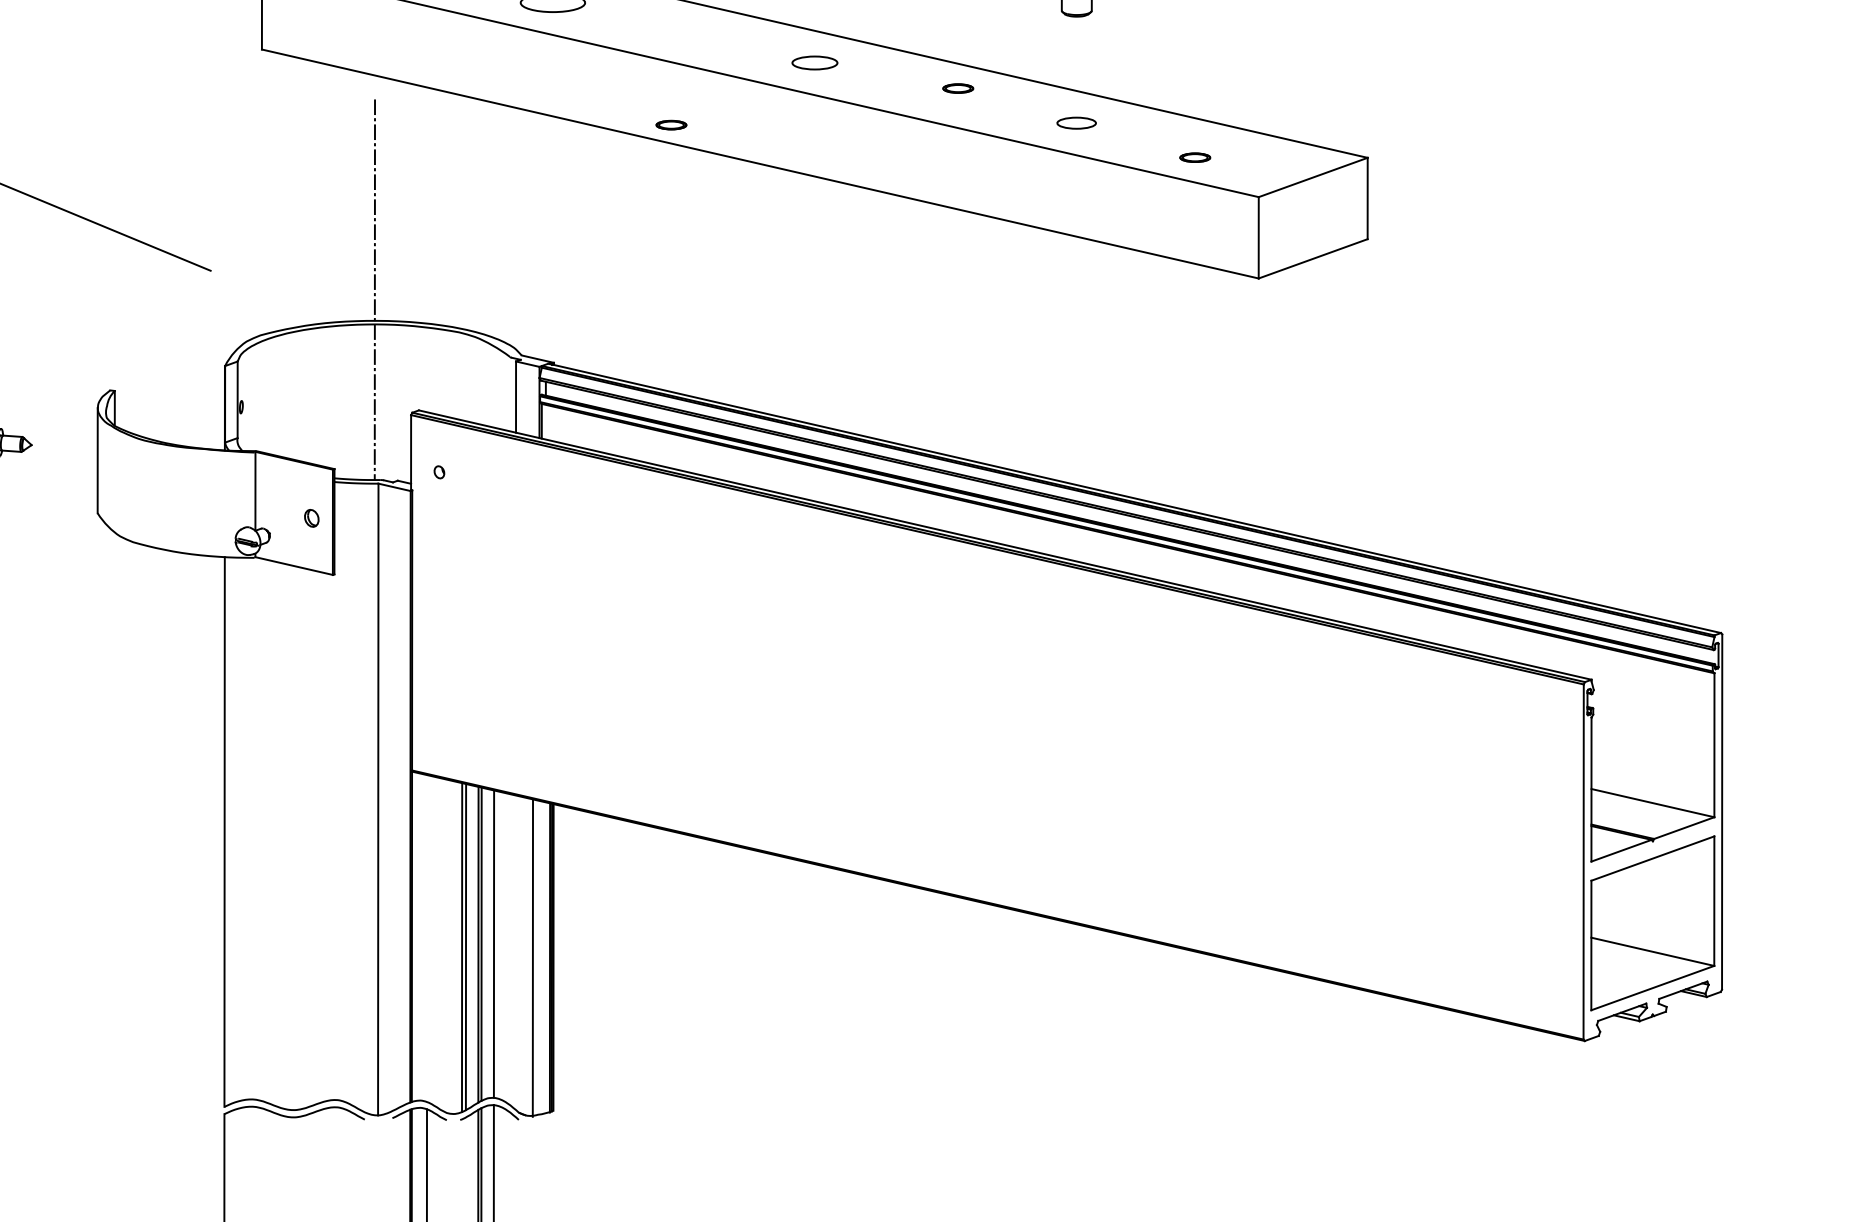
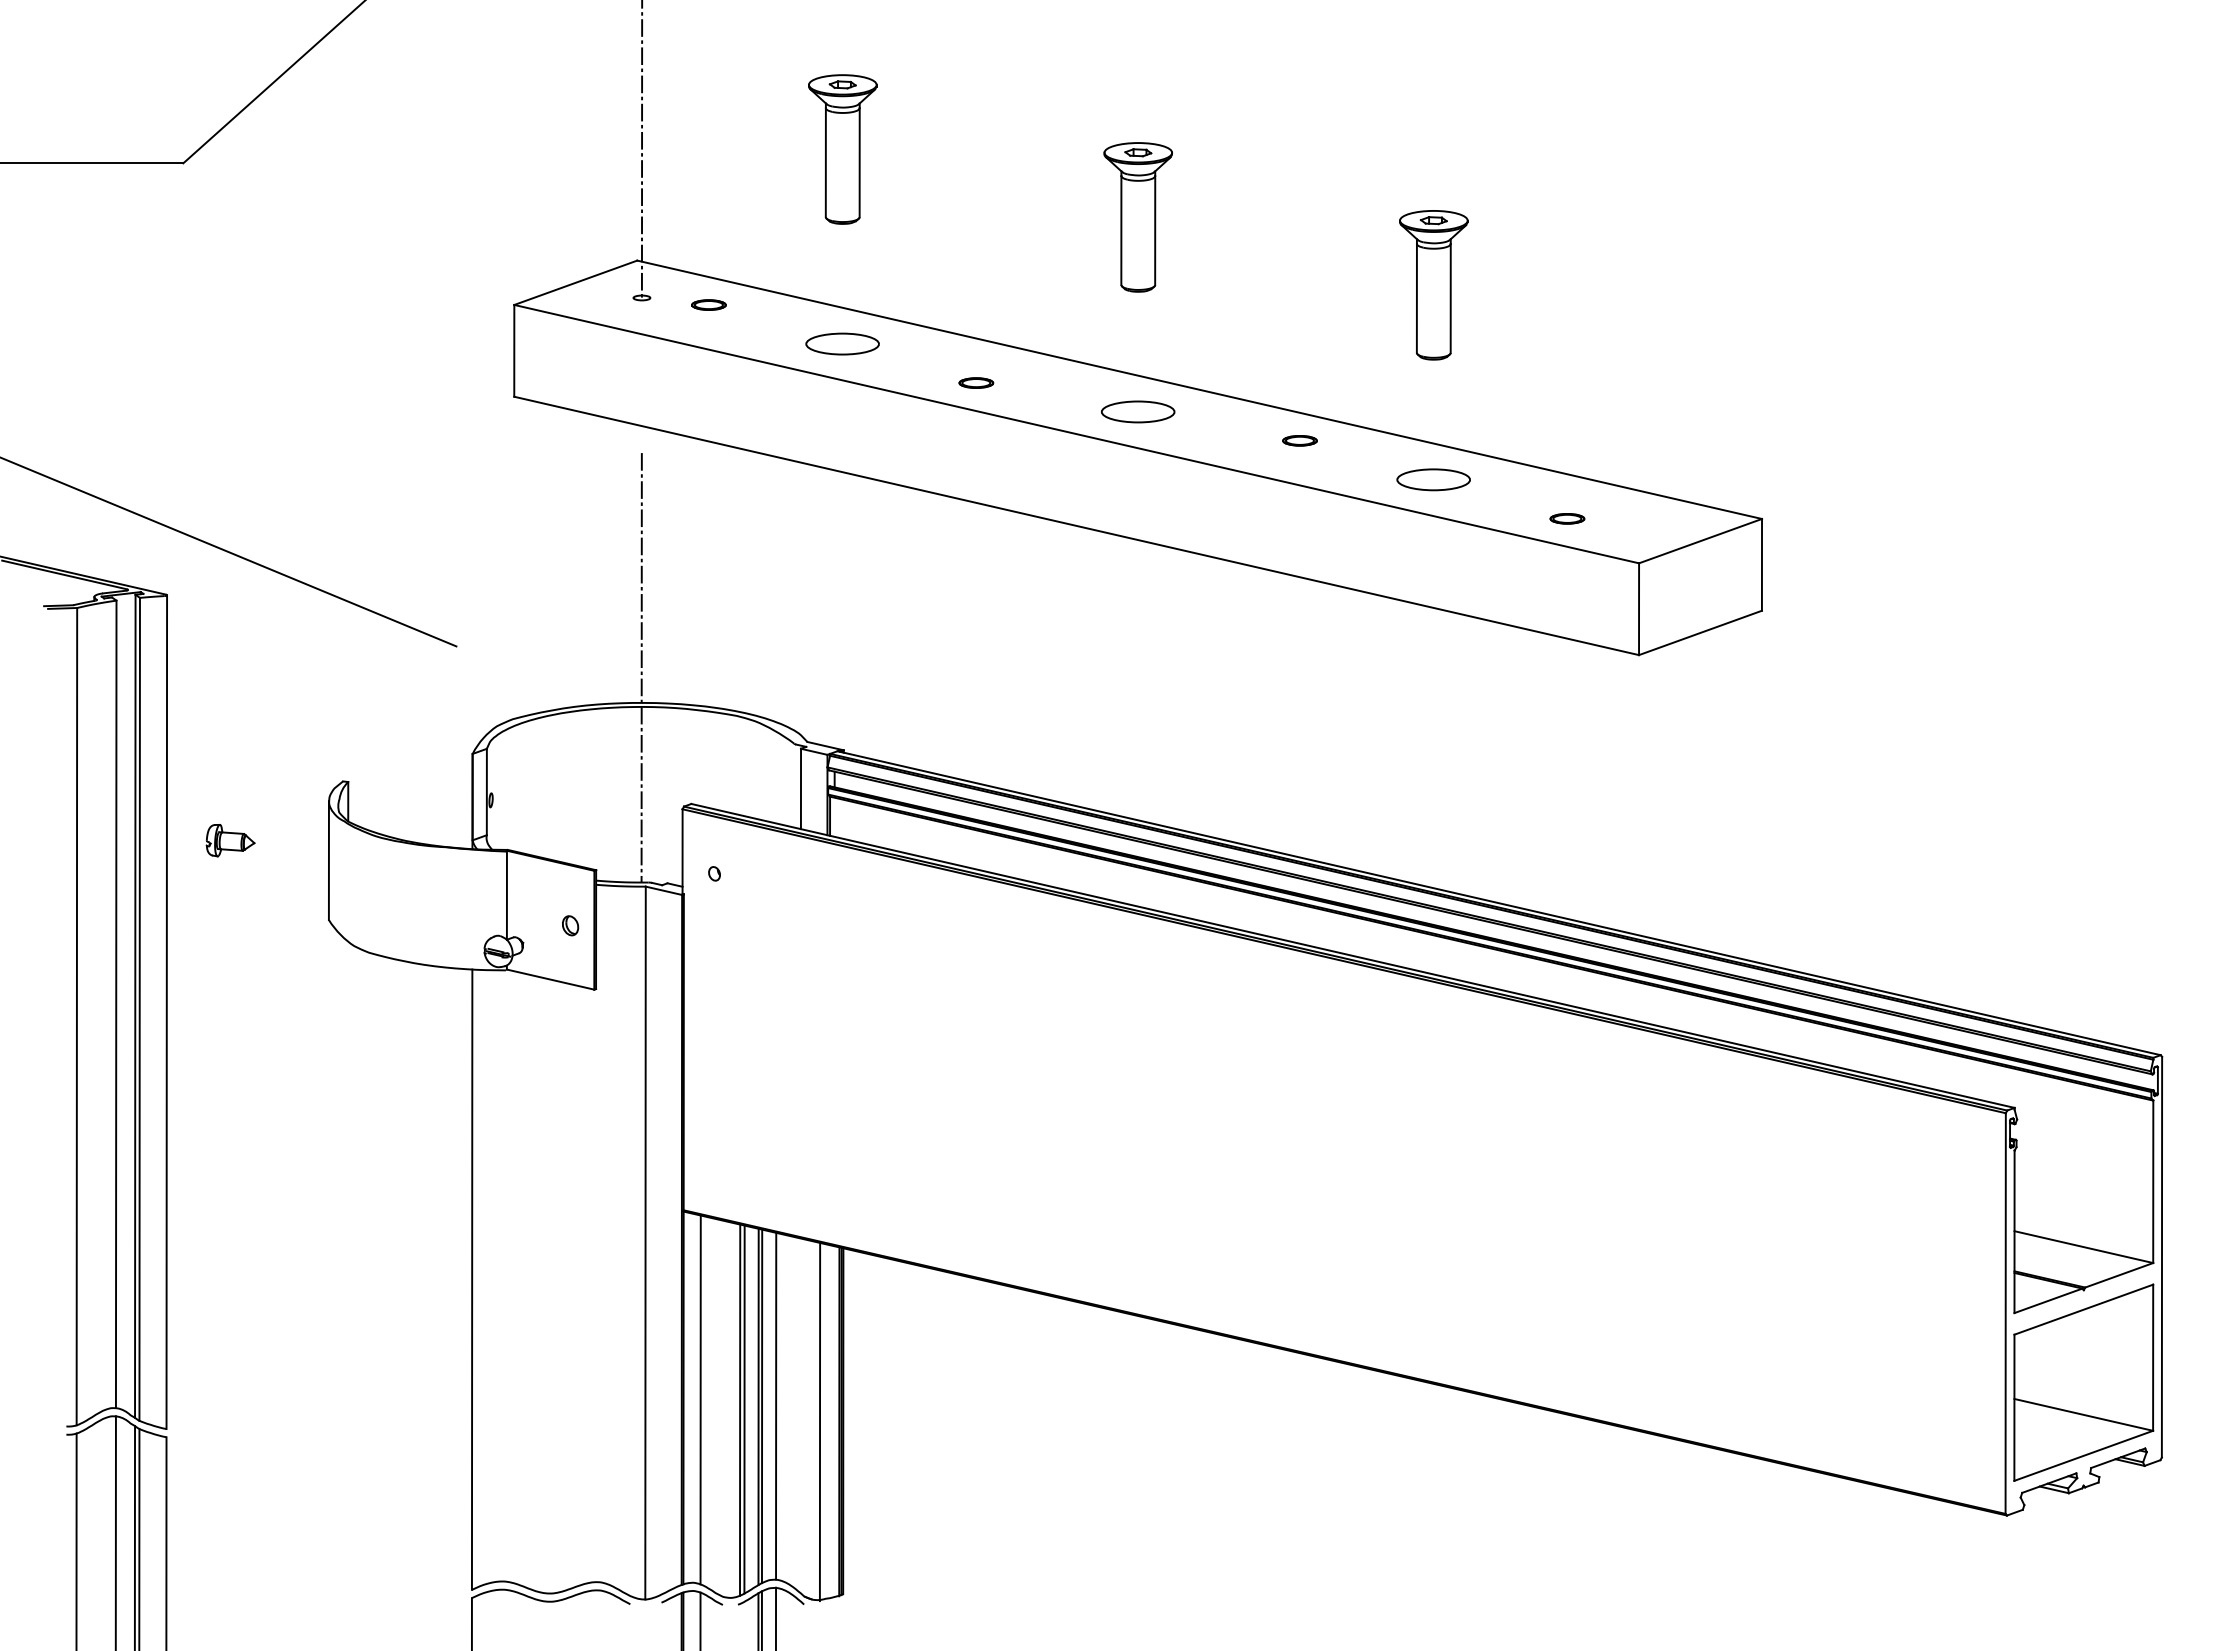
part: (815, 62) -> (1138, 411), size x1.43
part: (1076, 122) -> (1433, 479), size x1.67
part: (671, 124) -> (976, 382), moved
line: (426, 938) -> (700, 1399), added

